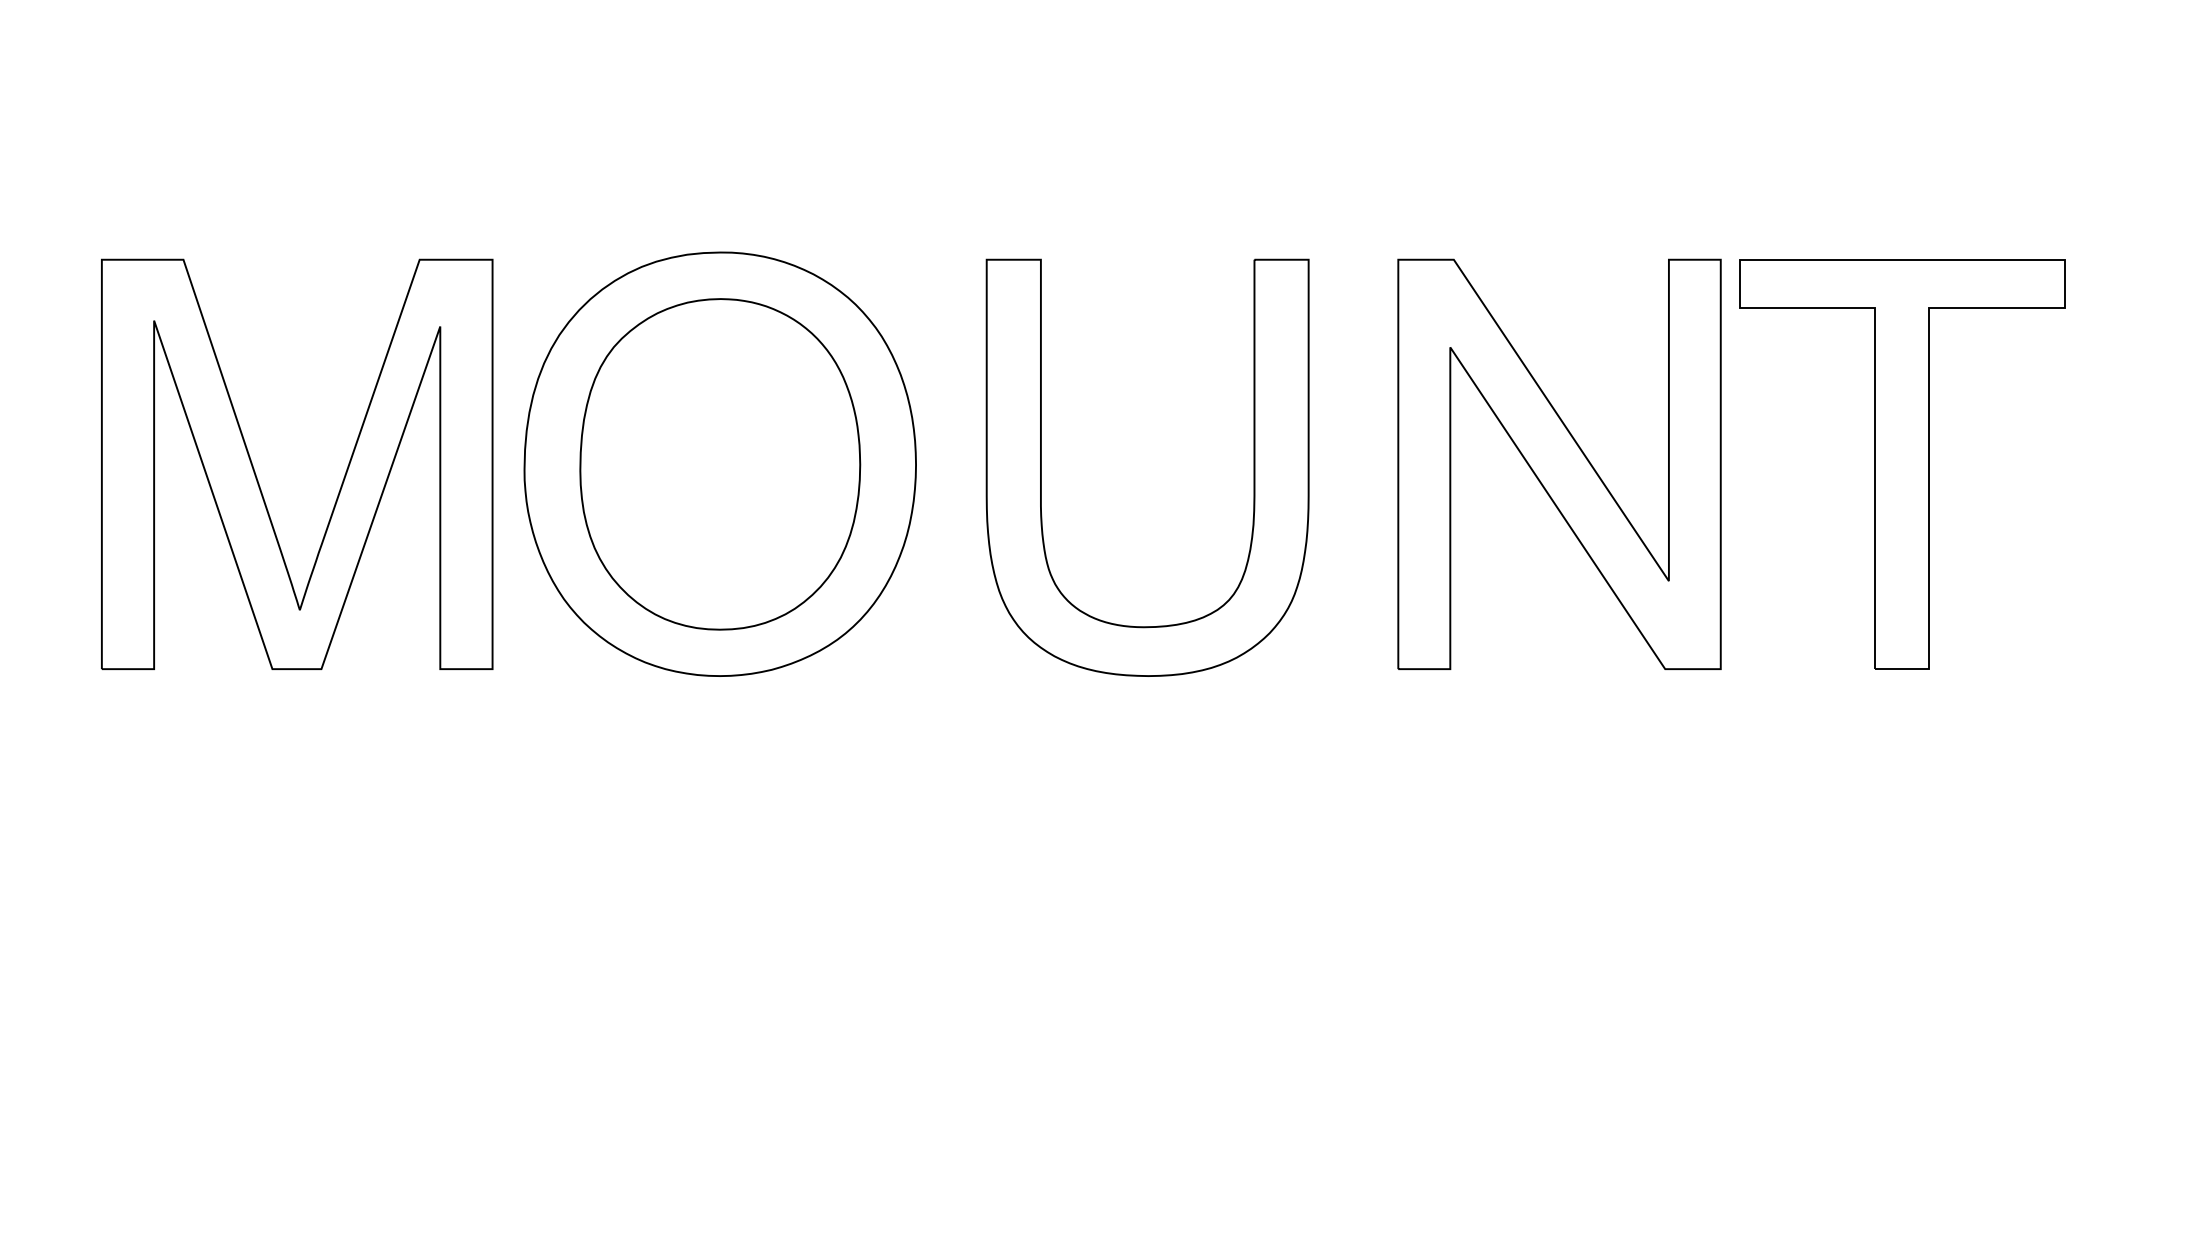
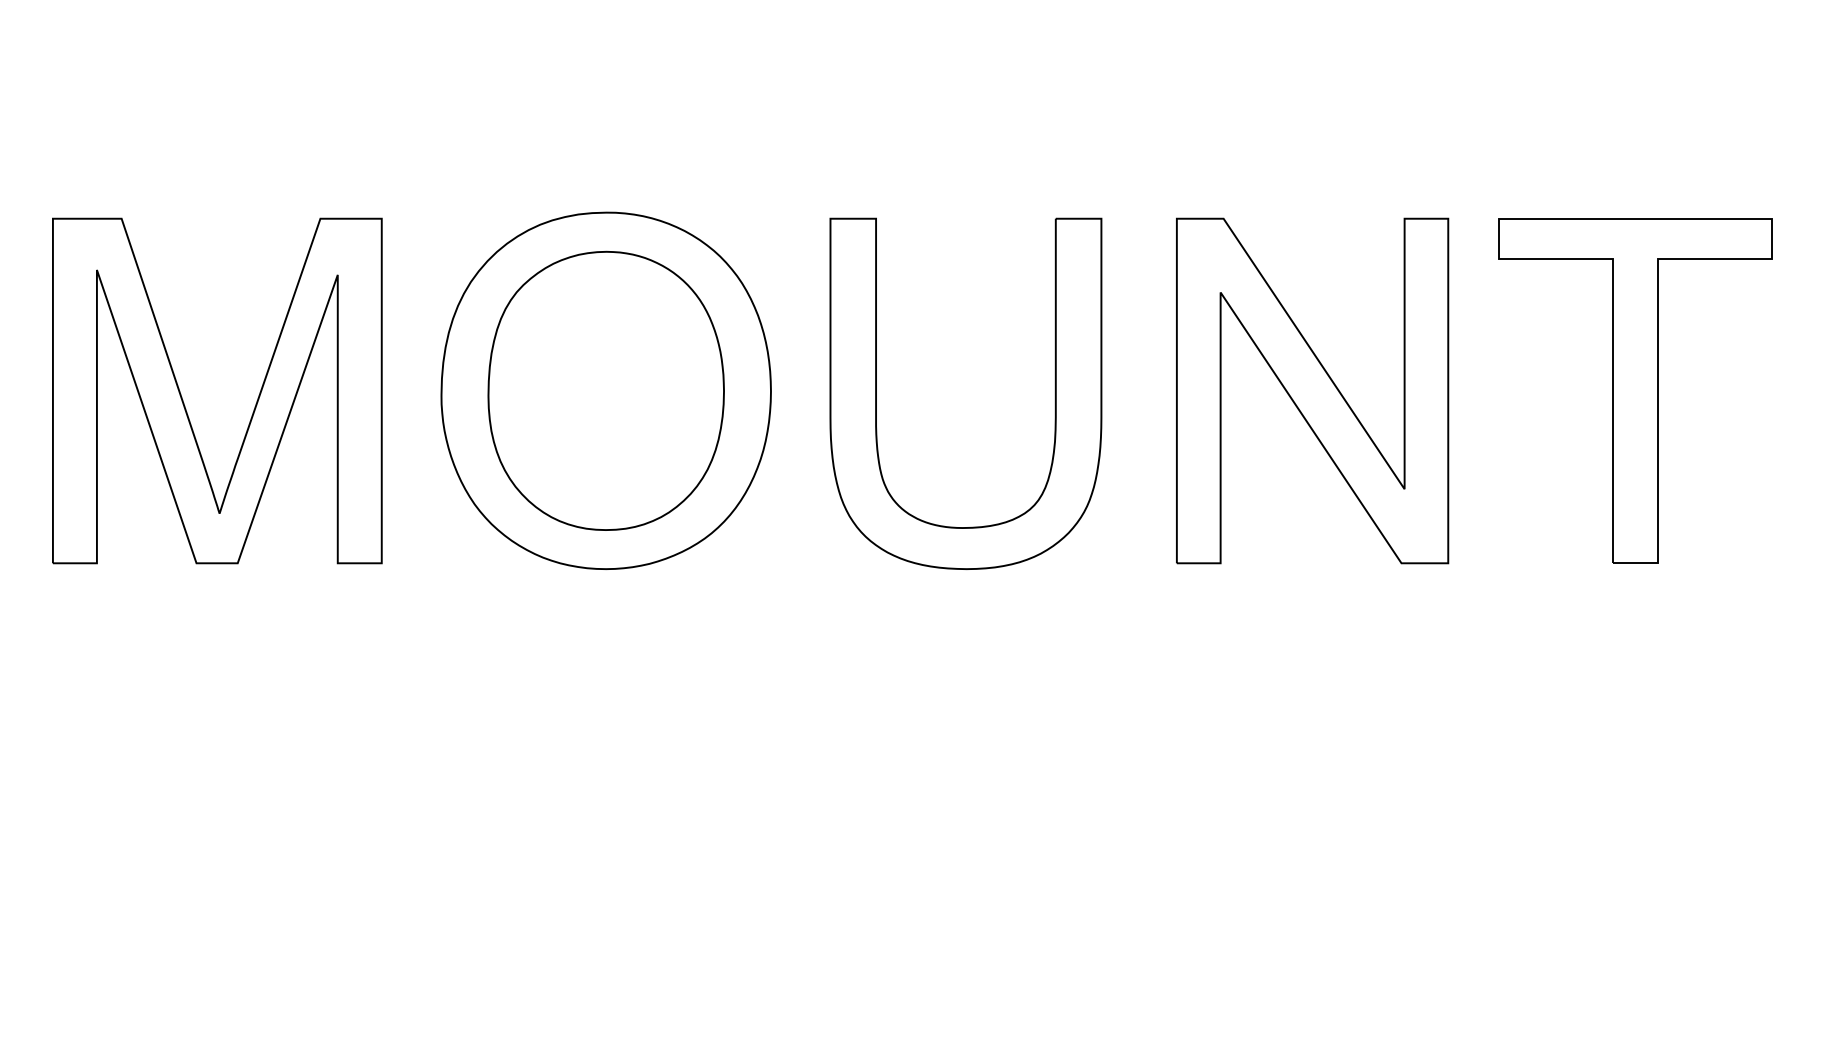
part: (1902, 464) -> (1635, 391), moved
part: (257, 477) -> (183, 401), moved

